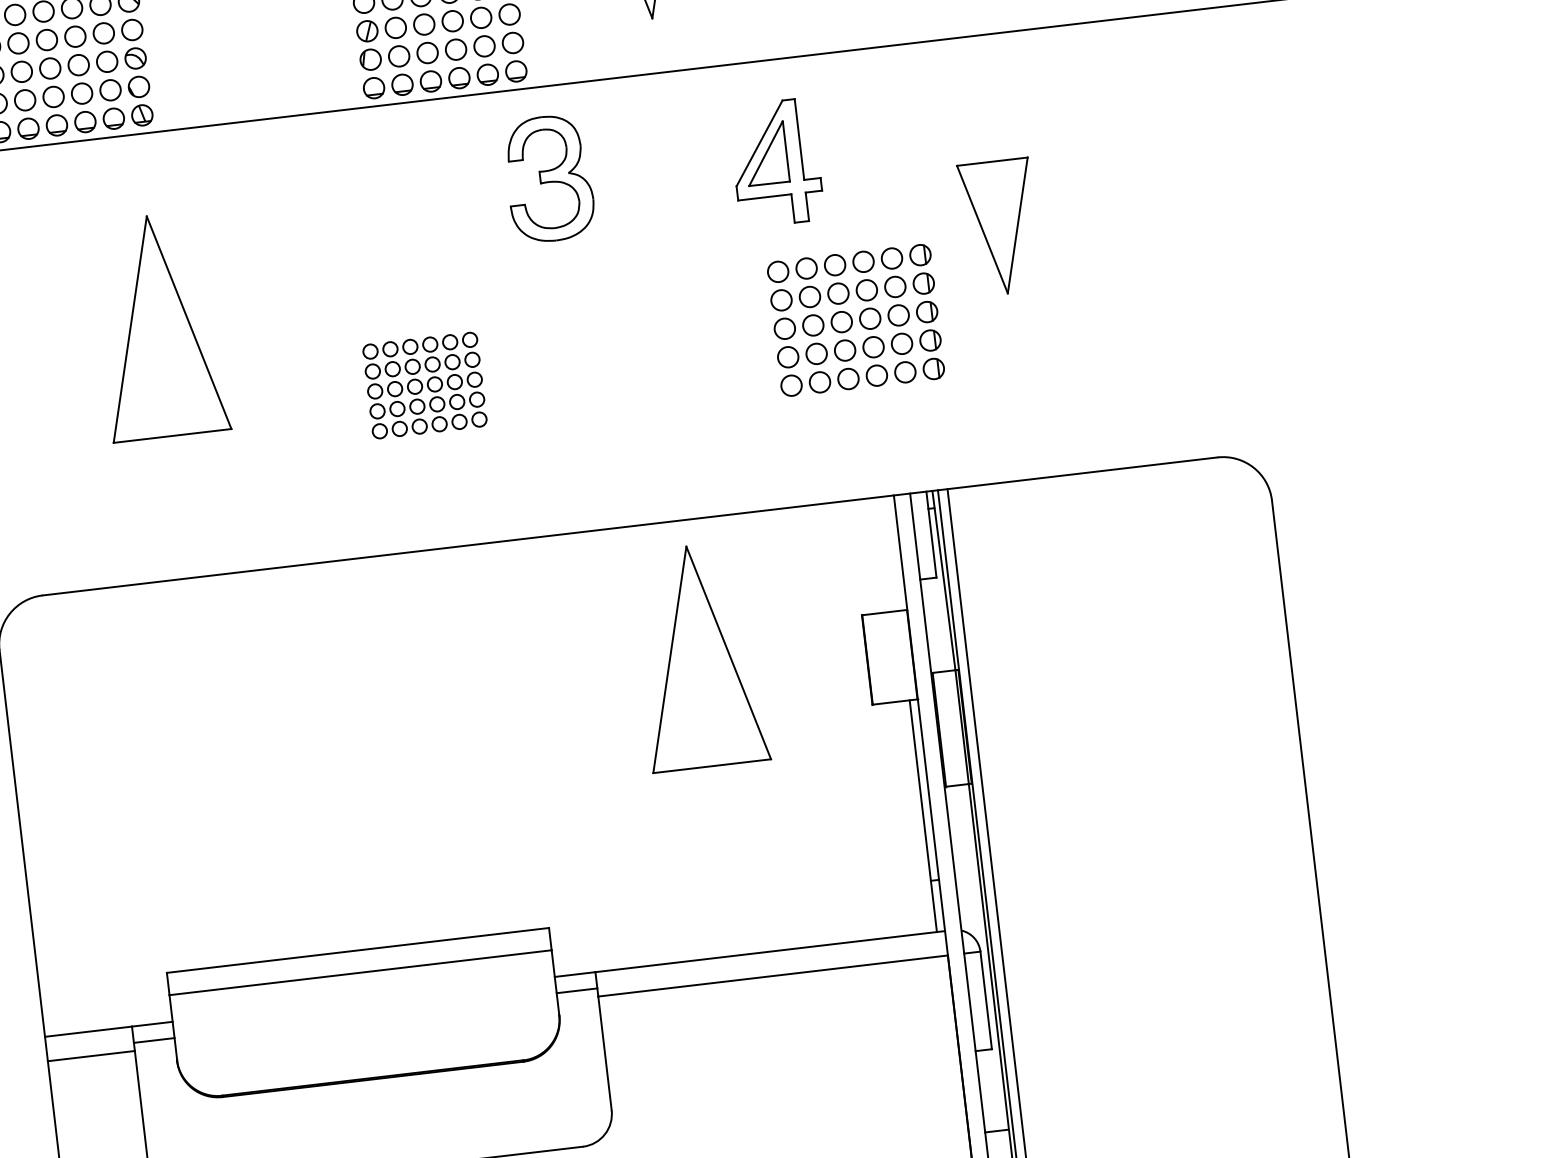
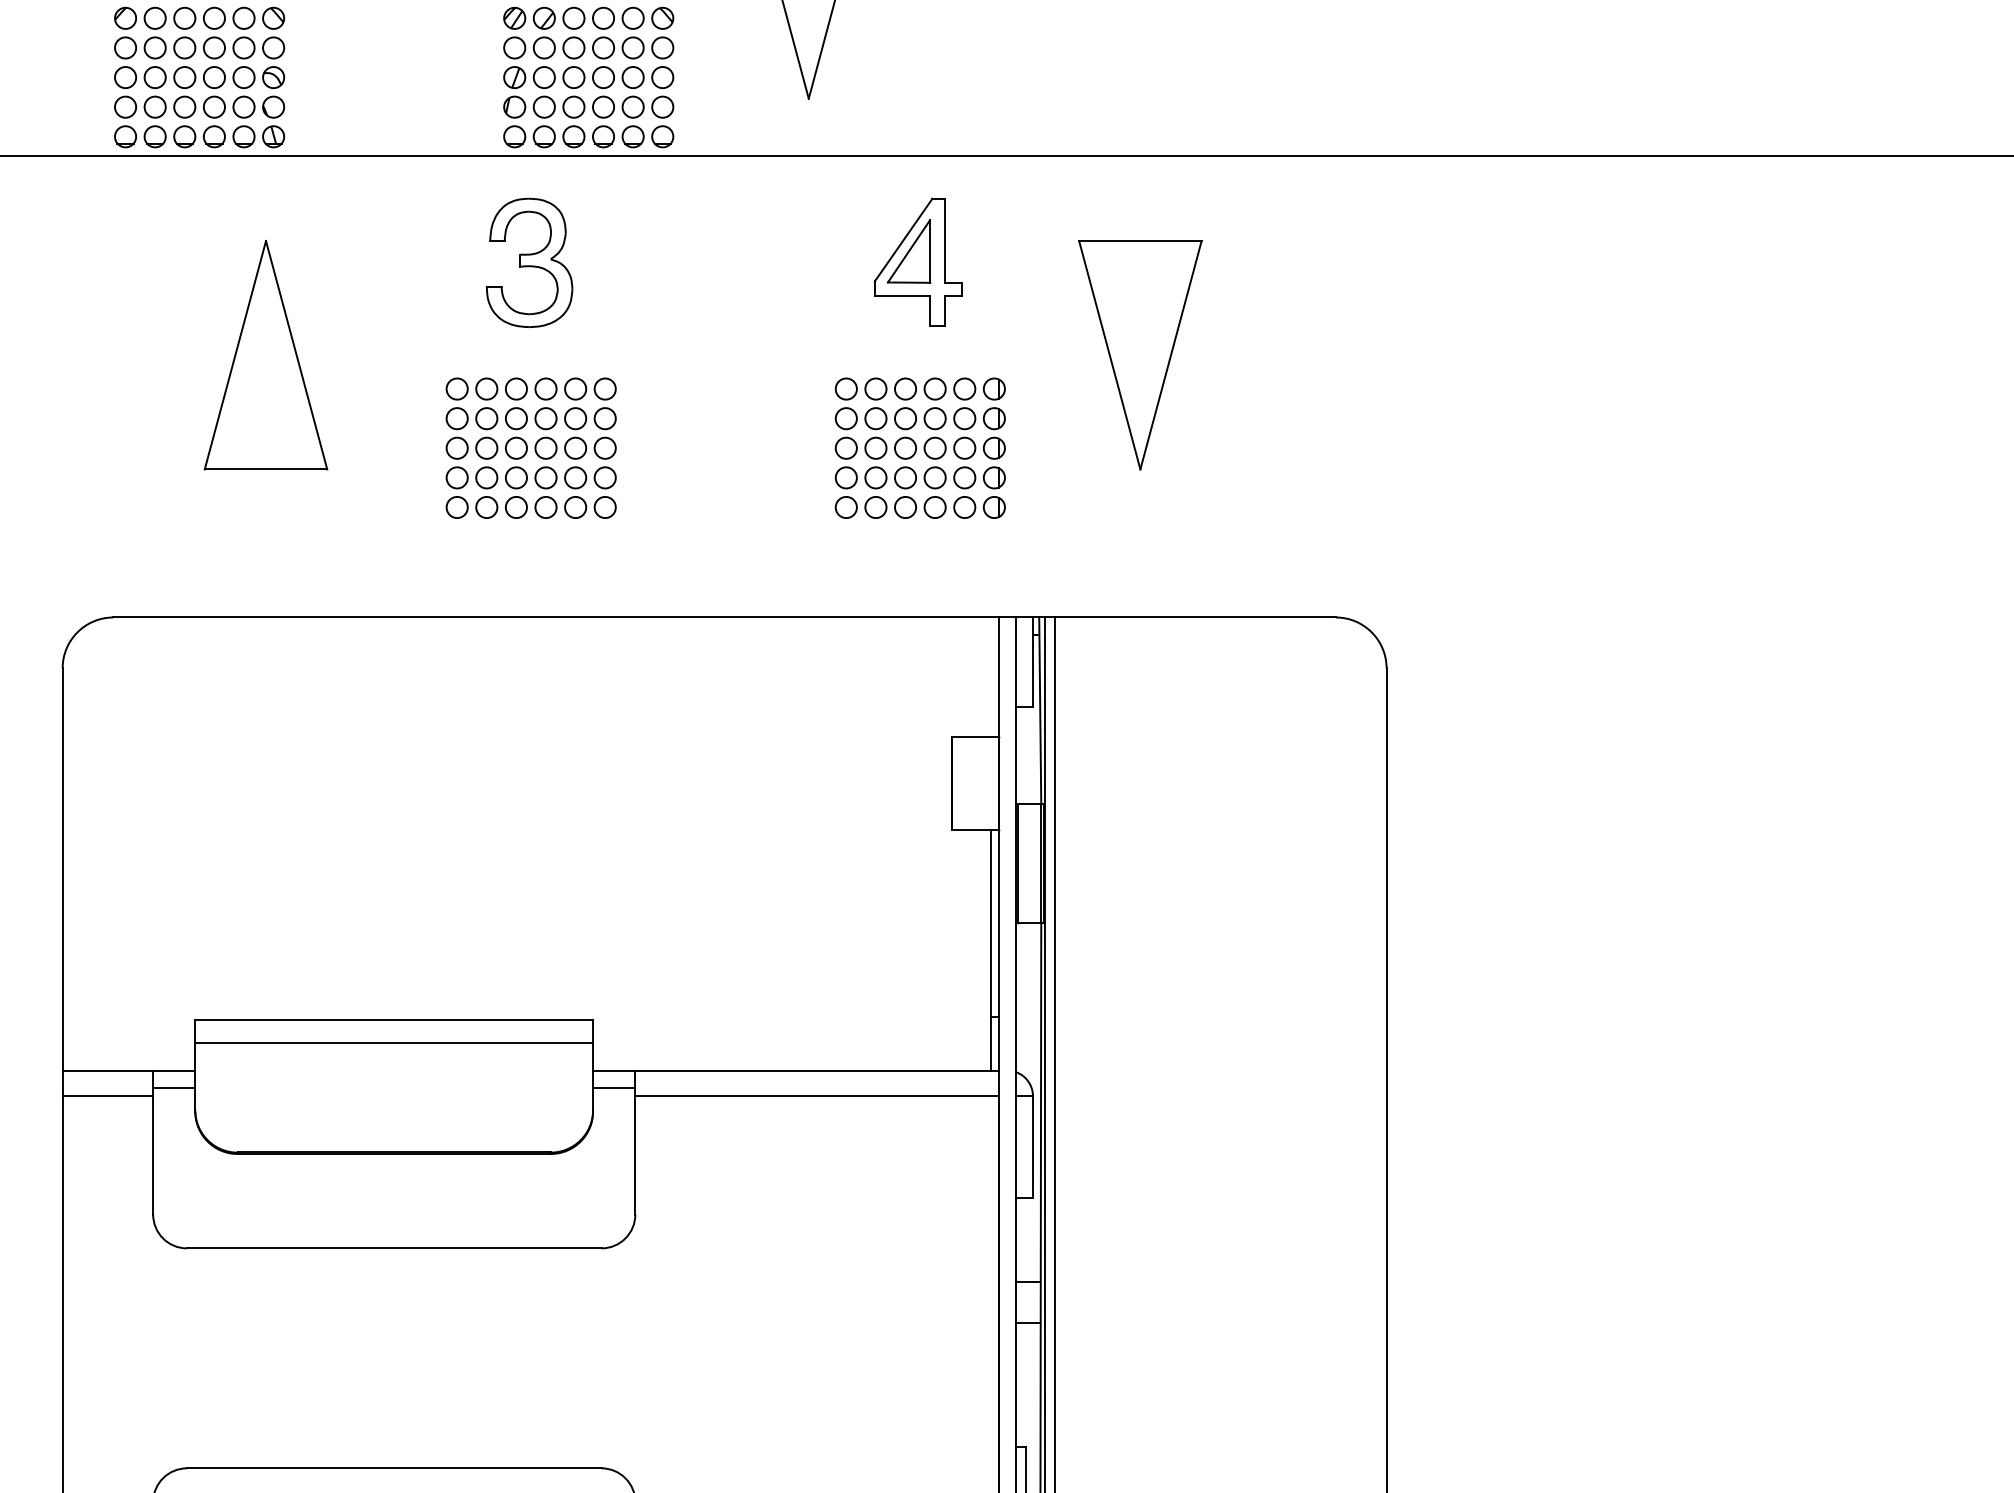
part: (549, 178) -> (529, 262), moved
part: (1000, 227) -> (1140, 355), size x1.67
part: (855, 319) -> (919, 447), moved
part: (424, 385) -> (530, 447), size x1.43
part: (698, 656) -> (779, 759), removed

